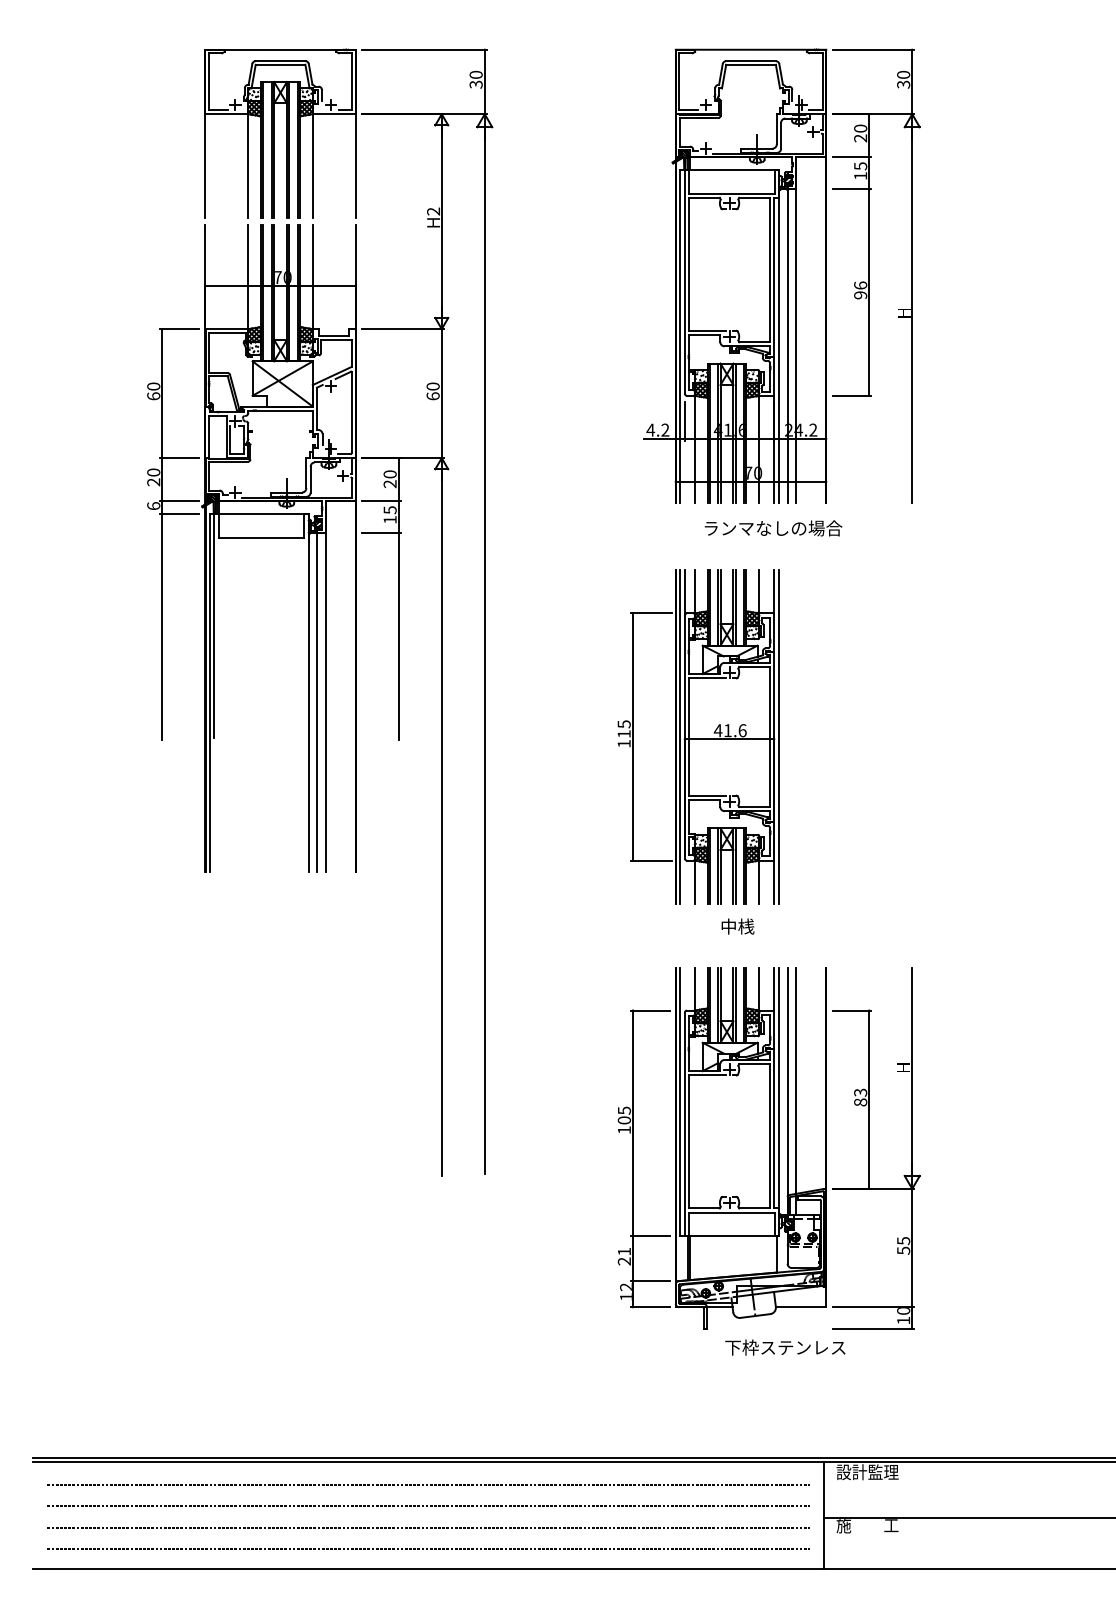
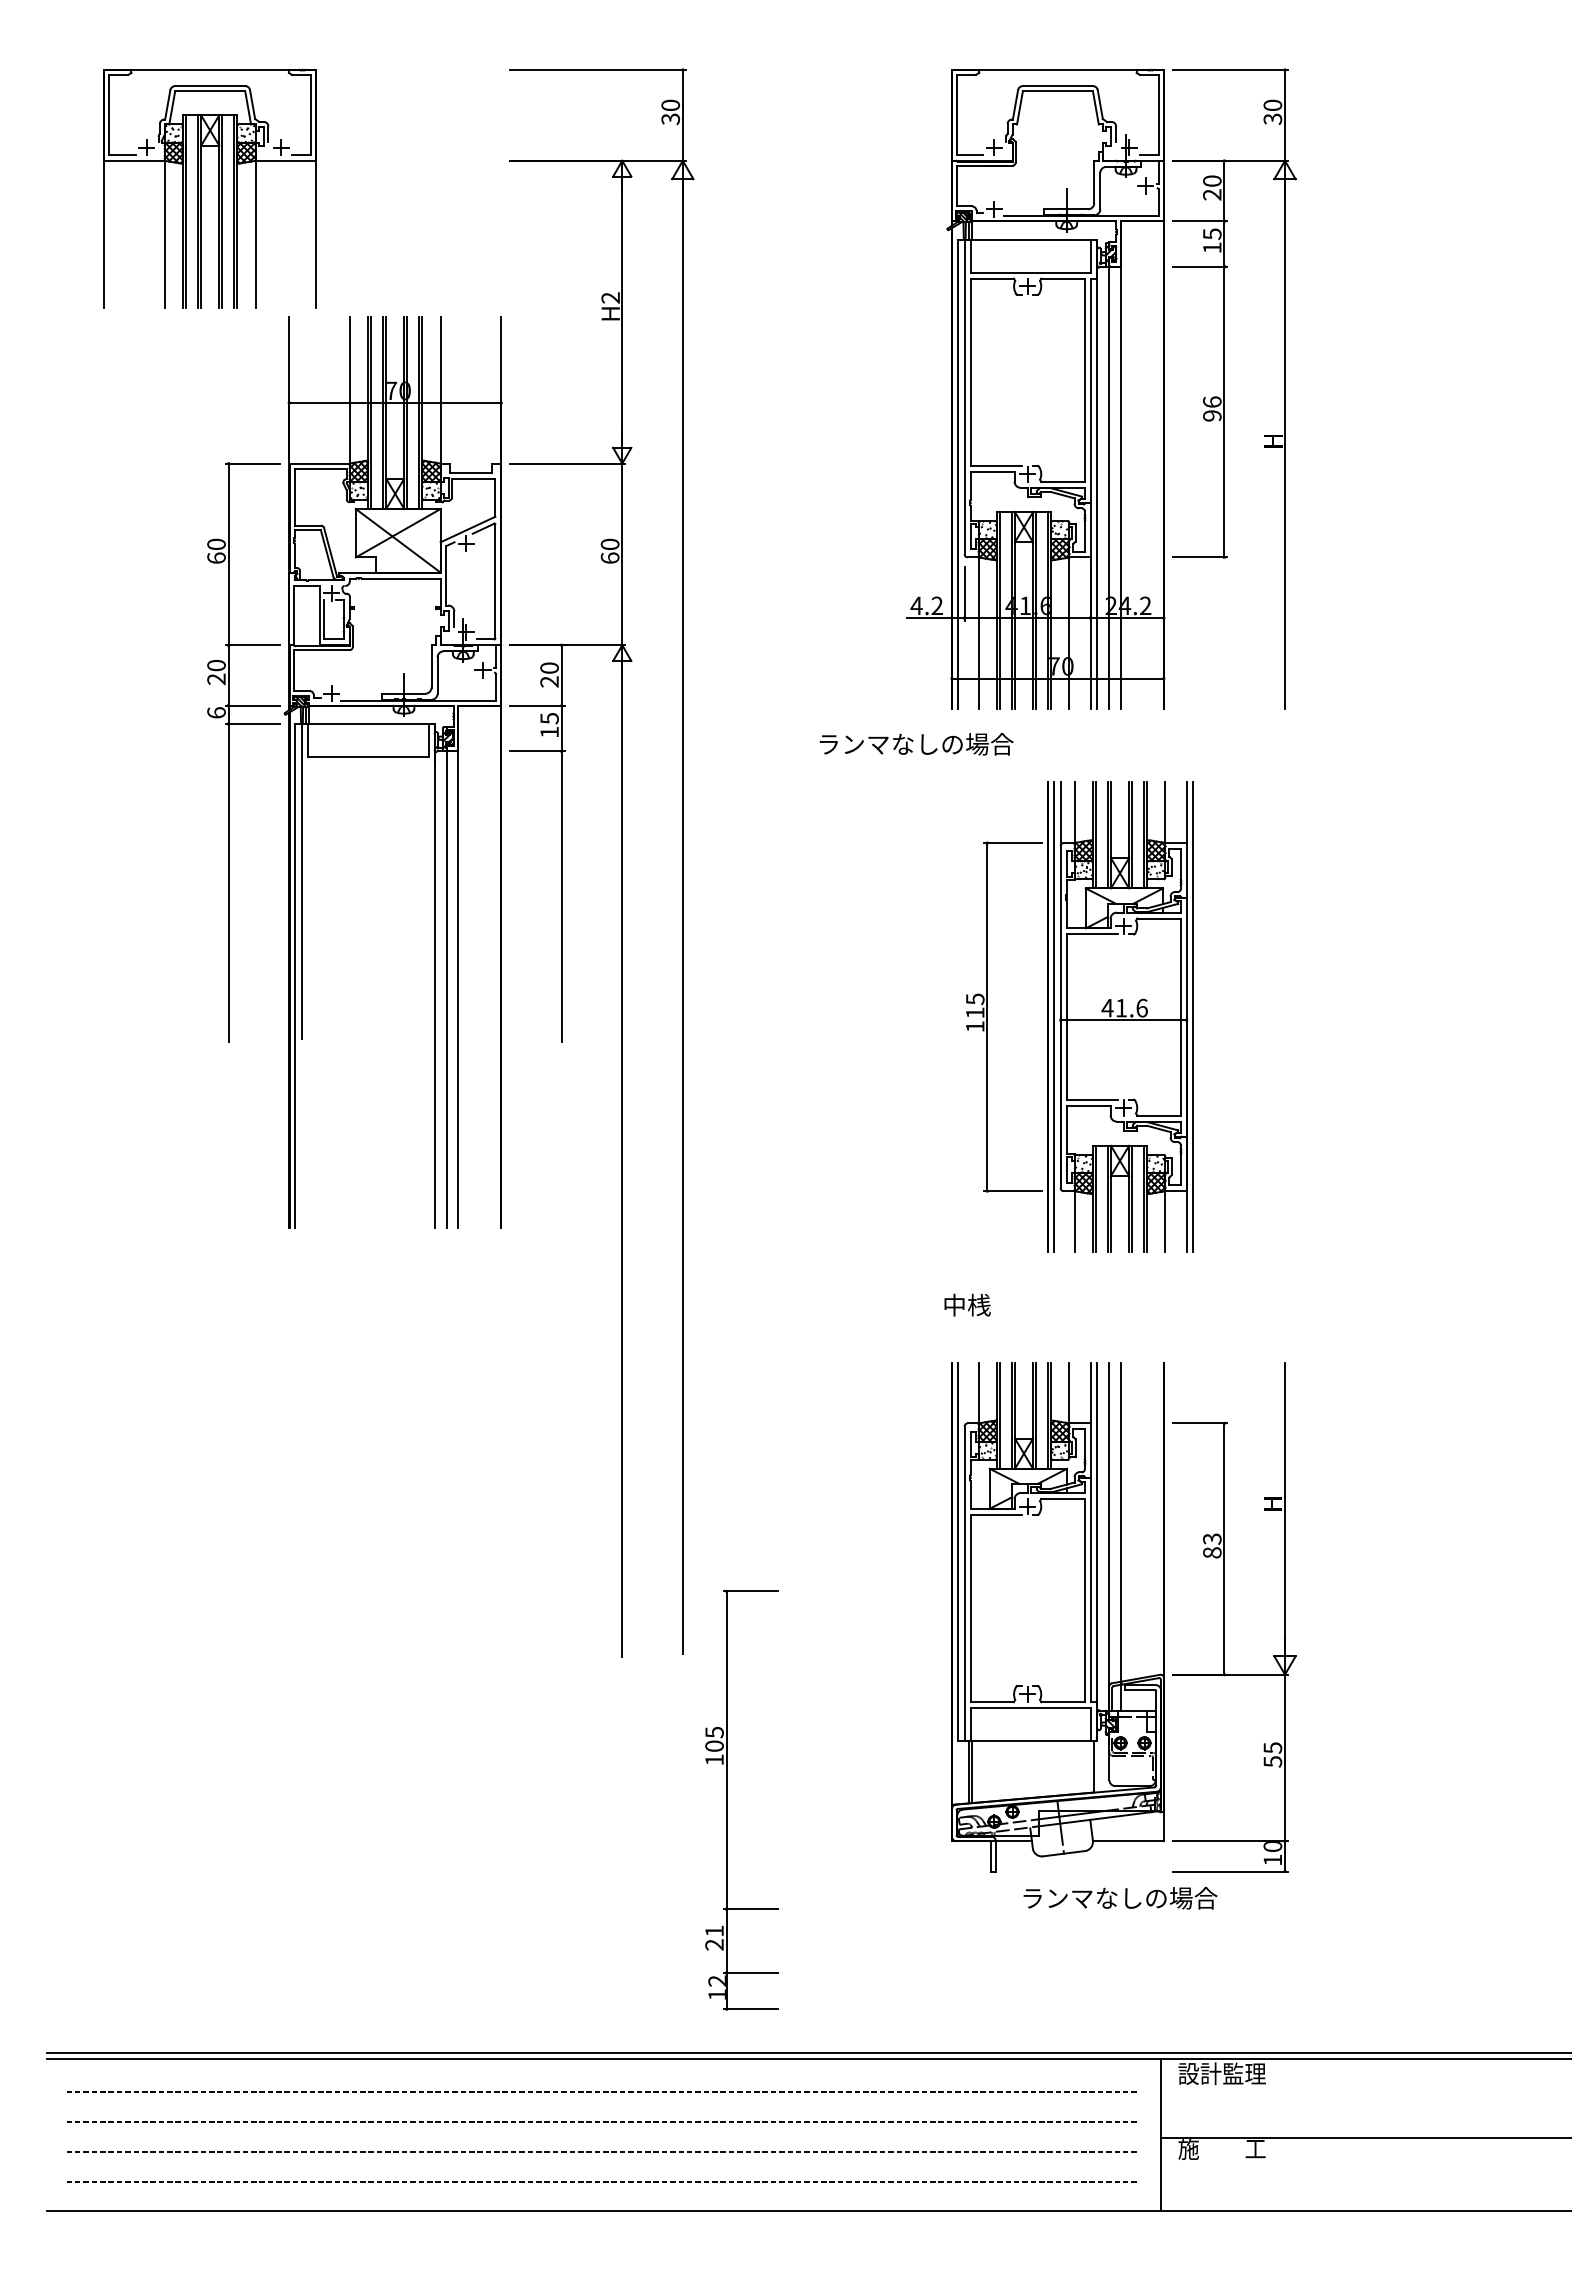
part: (274, 133) -> (201, 188), moved
text: (773, 528) -> (916, 744), moved
part: (698, 736) -> (1079, 1016), moved
text: (737, 926) -> (967, 1304), moved
part: (633, 1158) -> (727, 1799), moved
text: (794, 1347) -> (1119, 1897), 下枠ステンレス -> ランマなしの場合

